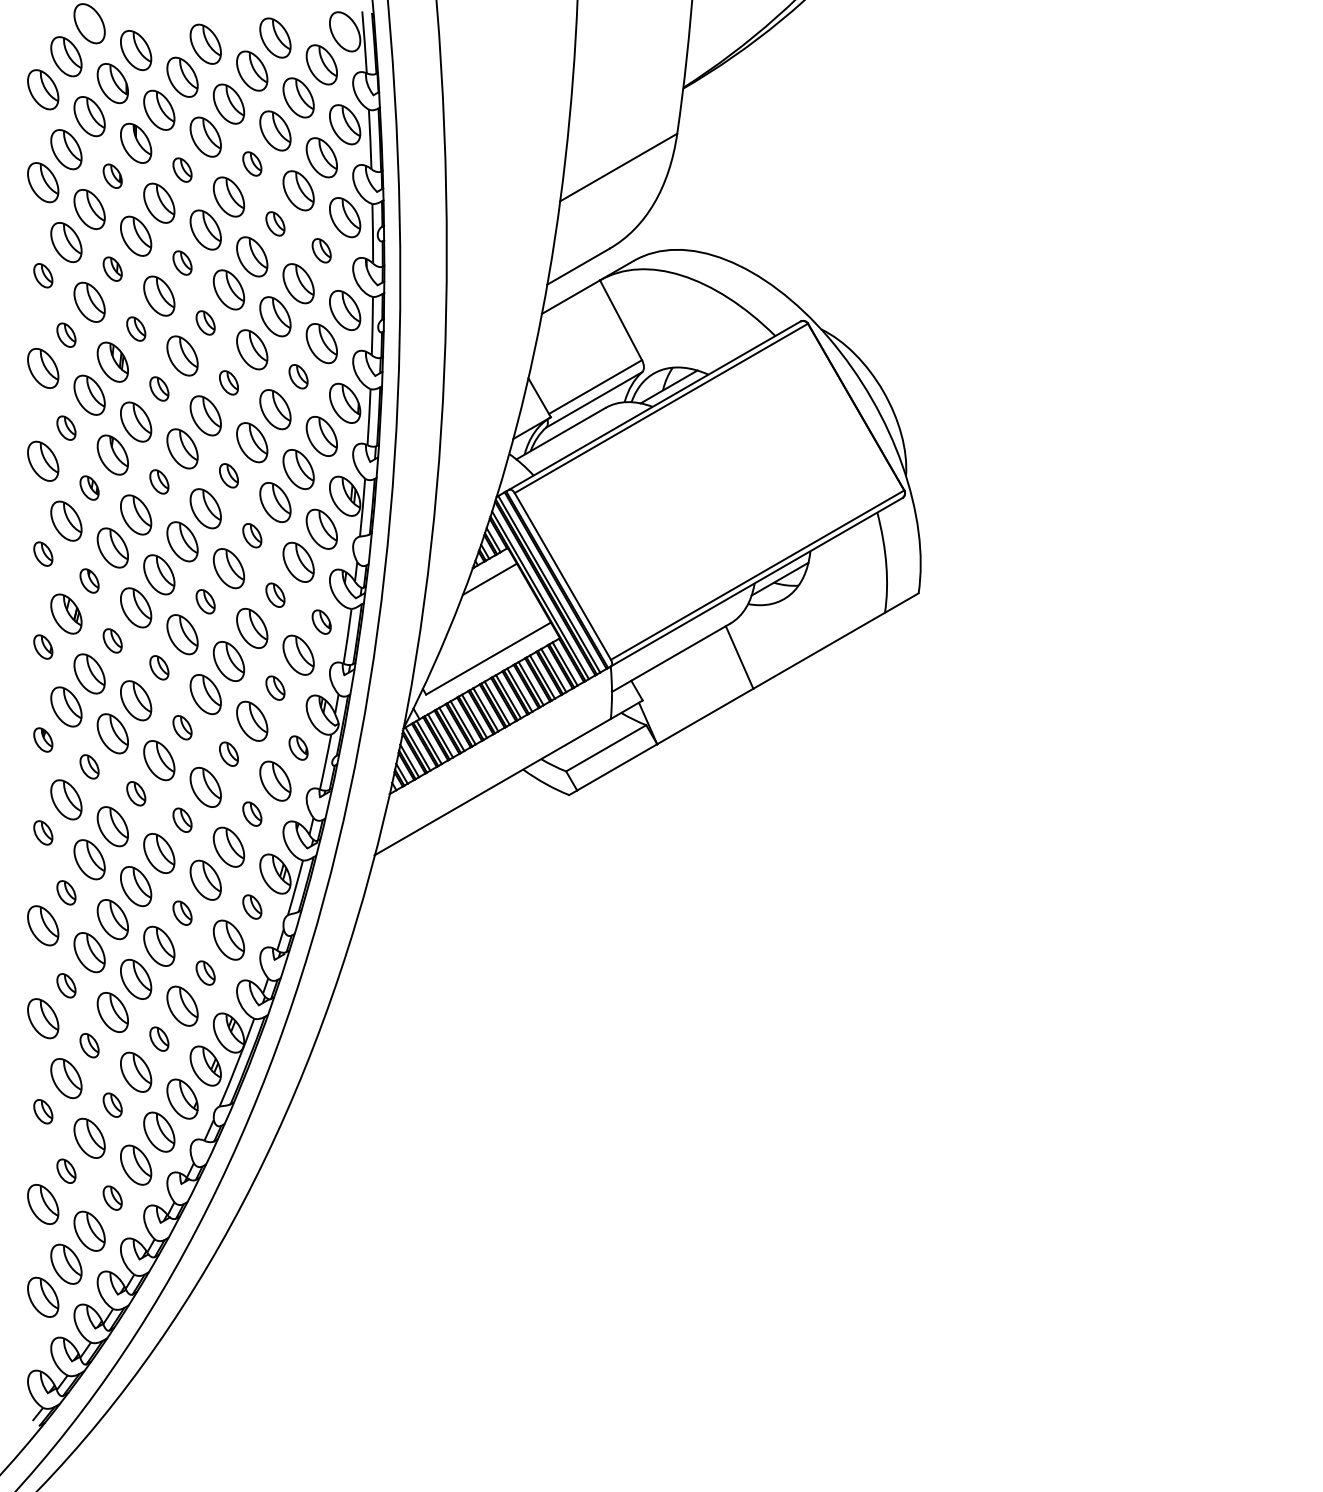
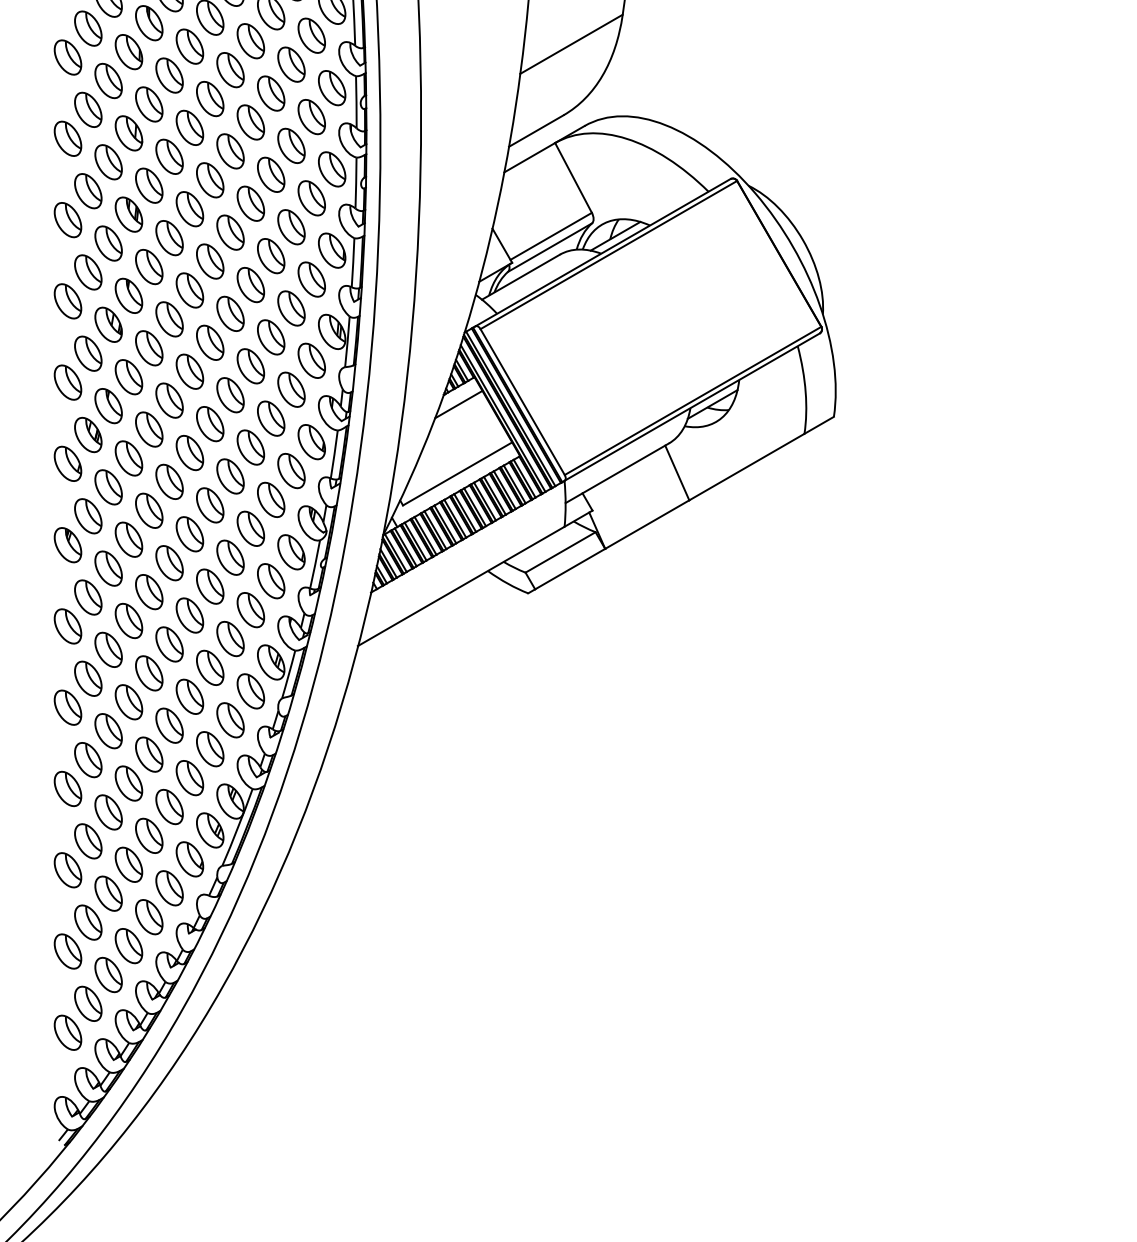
part: (252, 163) -> (251, 40), size x1.67
part: (182, 169) -> (189, 46), size x1.67
part: (112, 175) -> (128, 51), size x1.67
part: (275, 223) -> (271, 93), size x1.67
part: (321, 250) -> (311, 116), size x1.67
part: (182, 262) -> (189, 127), size x1.67
part: (112, 268) -> (128, 132), size x1.67
part: (43, 275) -> (68, 138), size x1.67
part: (205, 322) -> (209, 179), size x1.67
part: (136, 328) -> (149, 185), size x1.67
part: (66, 334) -> (88, 190), size x1.67
part: (298, 376) -> (291, 227), size x1.67
part: (228, 382) -> (230, 232), size x1.67
part: (159, 388) -> (169, 237), size x1.67
part: (66, 427) -> (88, 271), size x1.67
part: (228, 475) -> (230, 313), size x1.67
part: (159, 481) -> (169, 318), size x1.67
part: (89, 487) -> (108, 324), size x1.67
part: (252, 535) -> (251, 366), size x1.67
part: (43, 553) -> (68, 381), size x1.67
part: (89, 580) -> (108, 405), size x1.67
part: (275, 594) -> (271, 417), size x1.67
part: (205, 601) -> (209, 423), size x1.67
part: (321, 621) -> (311, 441), size x1.67
part: (112, 640) -> (128, 458), size x1.67
part: (43, 646) -> (68, 463), size x1.67
part: (159, 667) -> (169, 481), size x1.67
part: (275, 687) -> (271, 499), size x1.67
part: (182, 727) -> (189, 534), size x1.67
part: (43, 739) -> (68, 544), size x1.67
part: (298, 747) -> (291, 551), size x1.67
part: (228, 753) -> (230, 556), size x1.67
part: (89, 766) -> (108, 568), size x1.67
part: (136, 793) -> (149, 591), size x1.67
part: (252, 813) -> (251, 609), size x1.67
part: (182, 819) -> (189, 614), size x1.67
part: (43, 832) -> (68, 626), size x1.67
part: (66, 892) -> (88, 678), size x1.67
part: (252, 906) -> (251, 690), size x1.67
part: (182, 912) -> (189, 696), size x1.67
part: (205, 972) -> (209, 748), size x1.67
part: (66, 985) -> (88, 759), size x1.67
part: (159, 1038) -> (169, 806), size x1.67
part: (89, 1045) -> (108, 812), size x1.67
part: (112, 1104) -> (128, 864), size x1.67
part: (43, 1111) -> (68, 870), size x1.67
part: (66, 1170) -> (88, 921), size x1.67
part: (112, 1197) -> (128, 945), size x1.67

